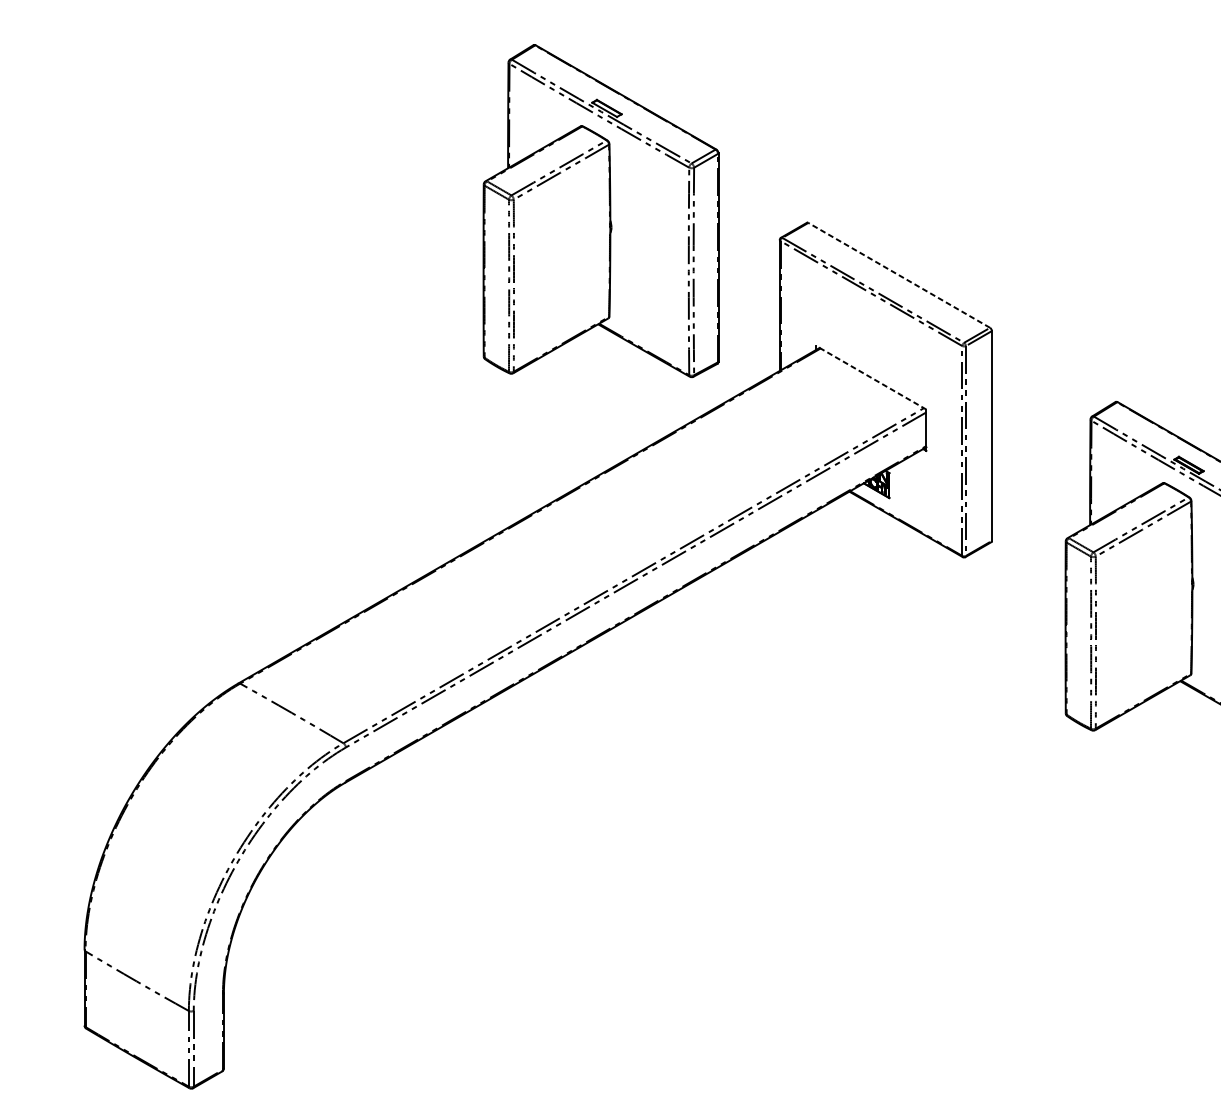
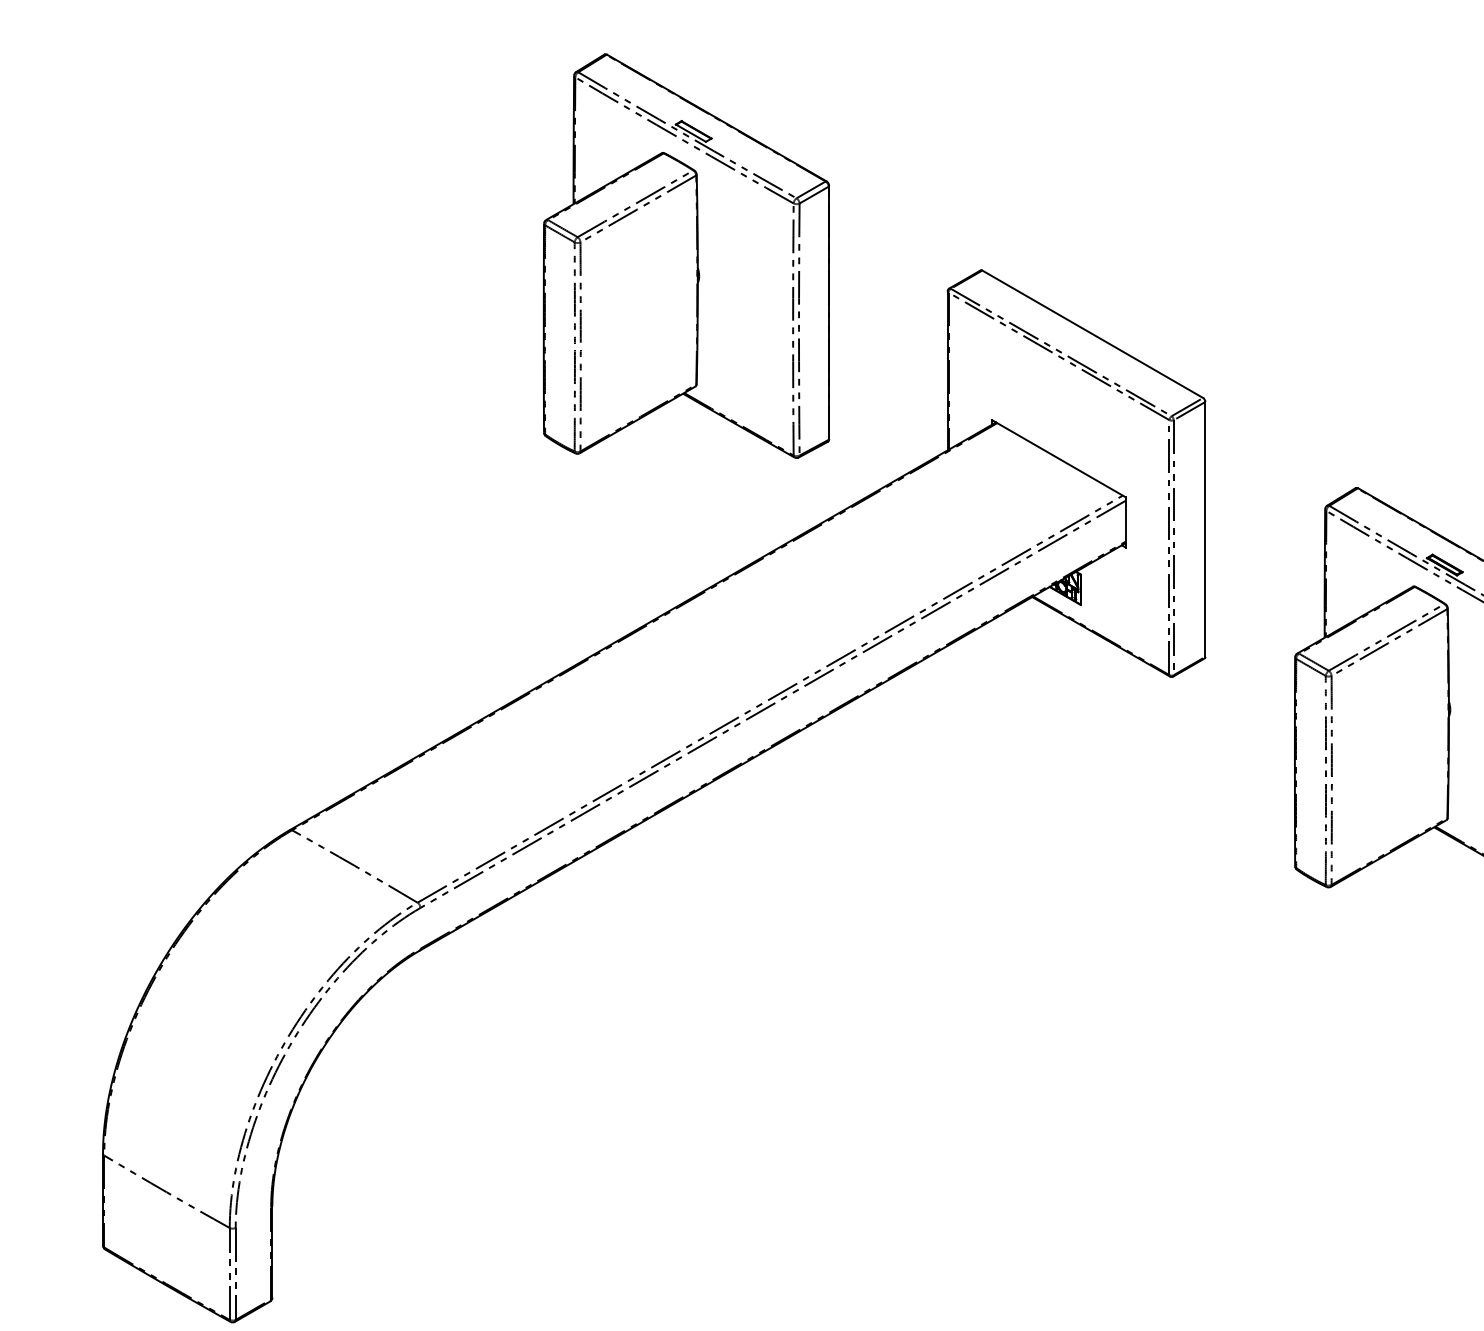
part: (601, 210) -> (686, 255), moved
line: (898, 275) -> (1092, 334), dashed -> solid
line: (871, 377) -> (1058, 458), dashed -> solid

